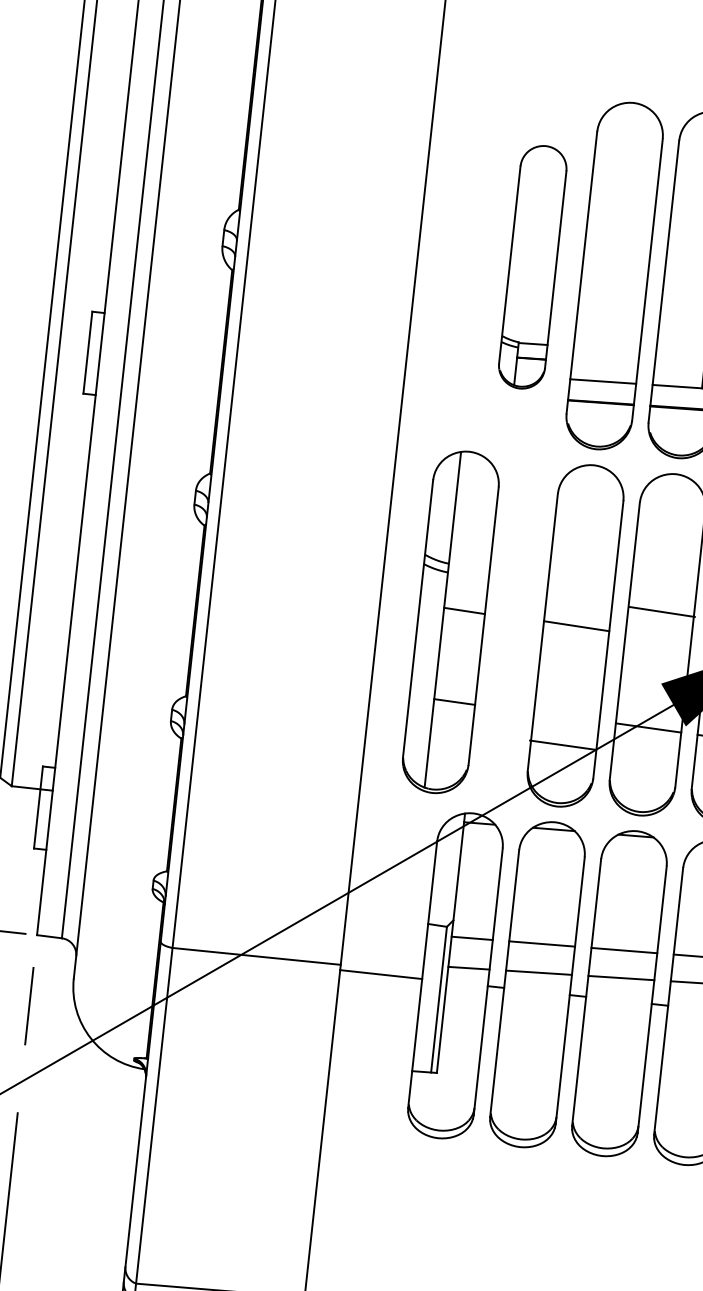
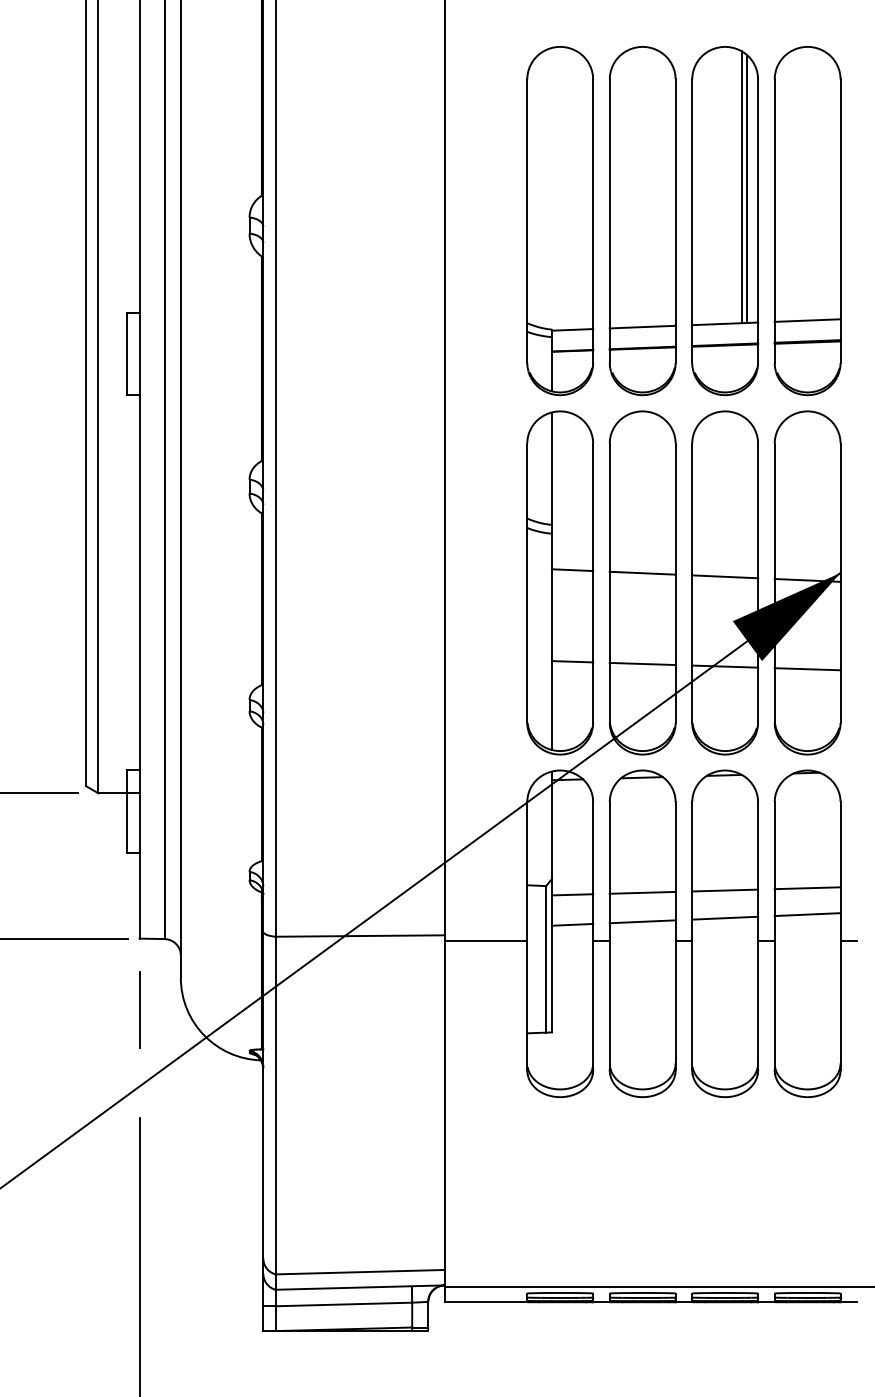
part: (532, 267) -> (560, 221), size x1.43
line: (662, 611) -> (725, 576), moved
part: (451, 621) -> (560, 582), moved
line: (562, 744) -> (642, 663), moved

